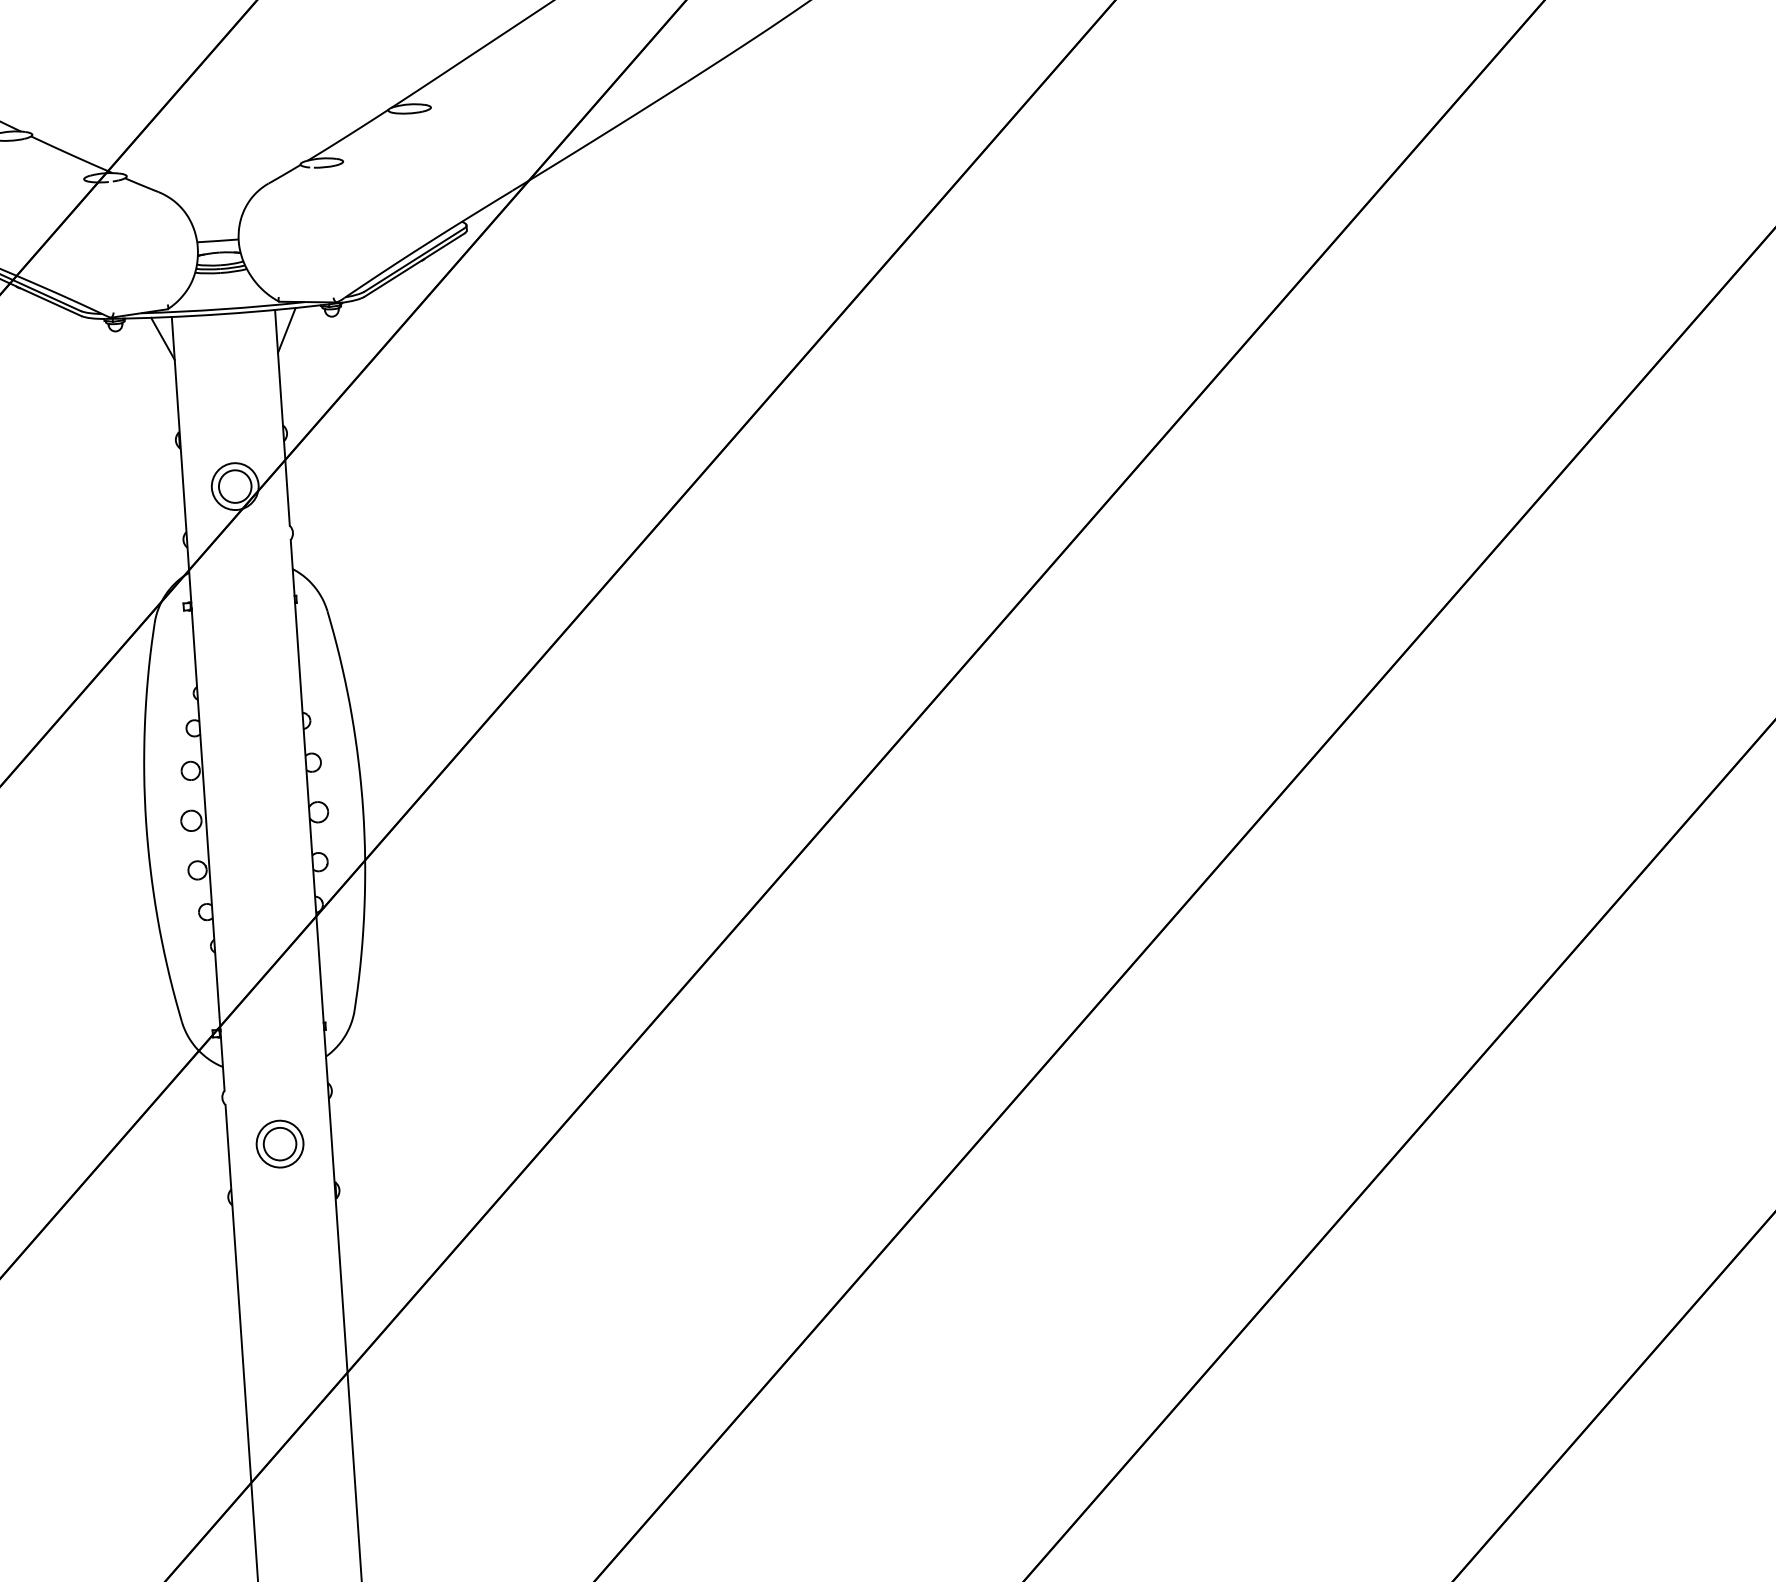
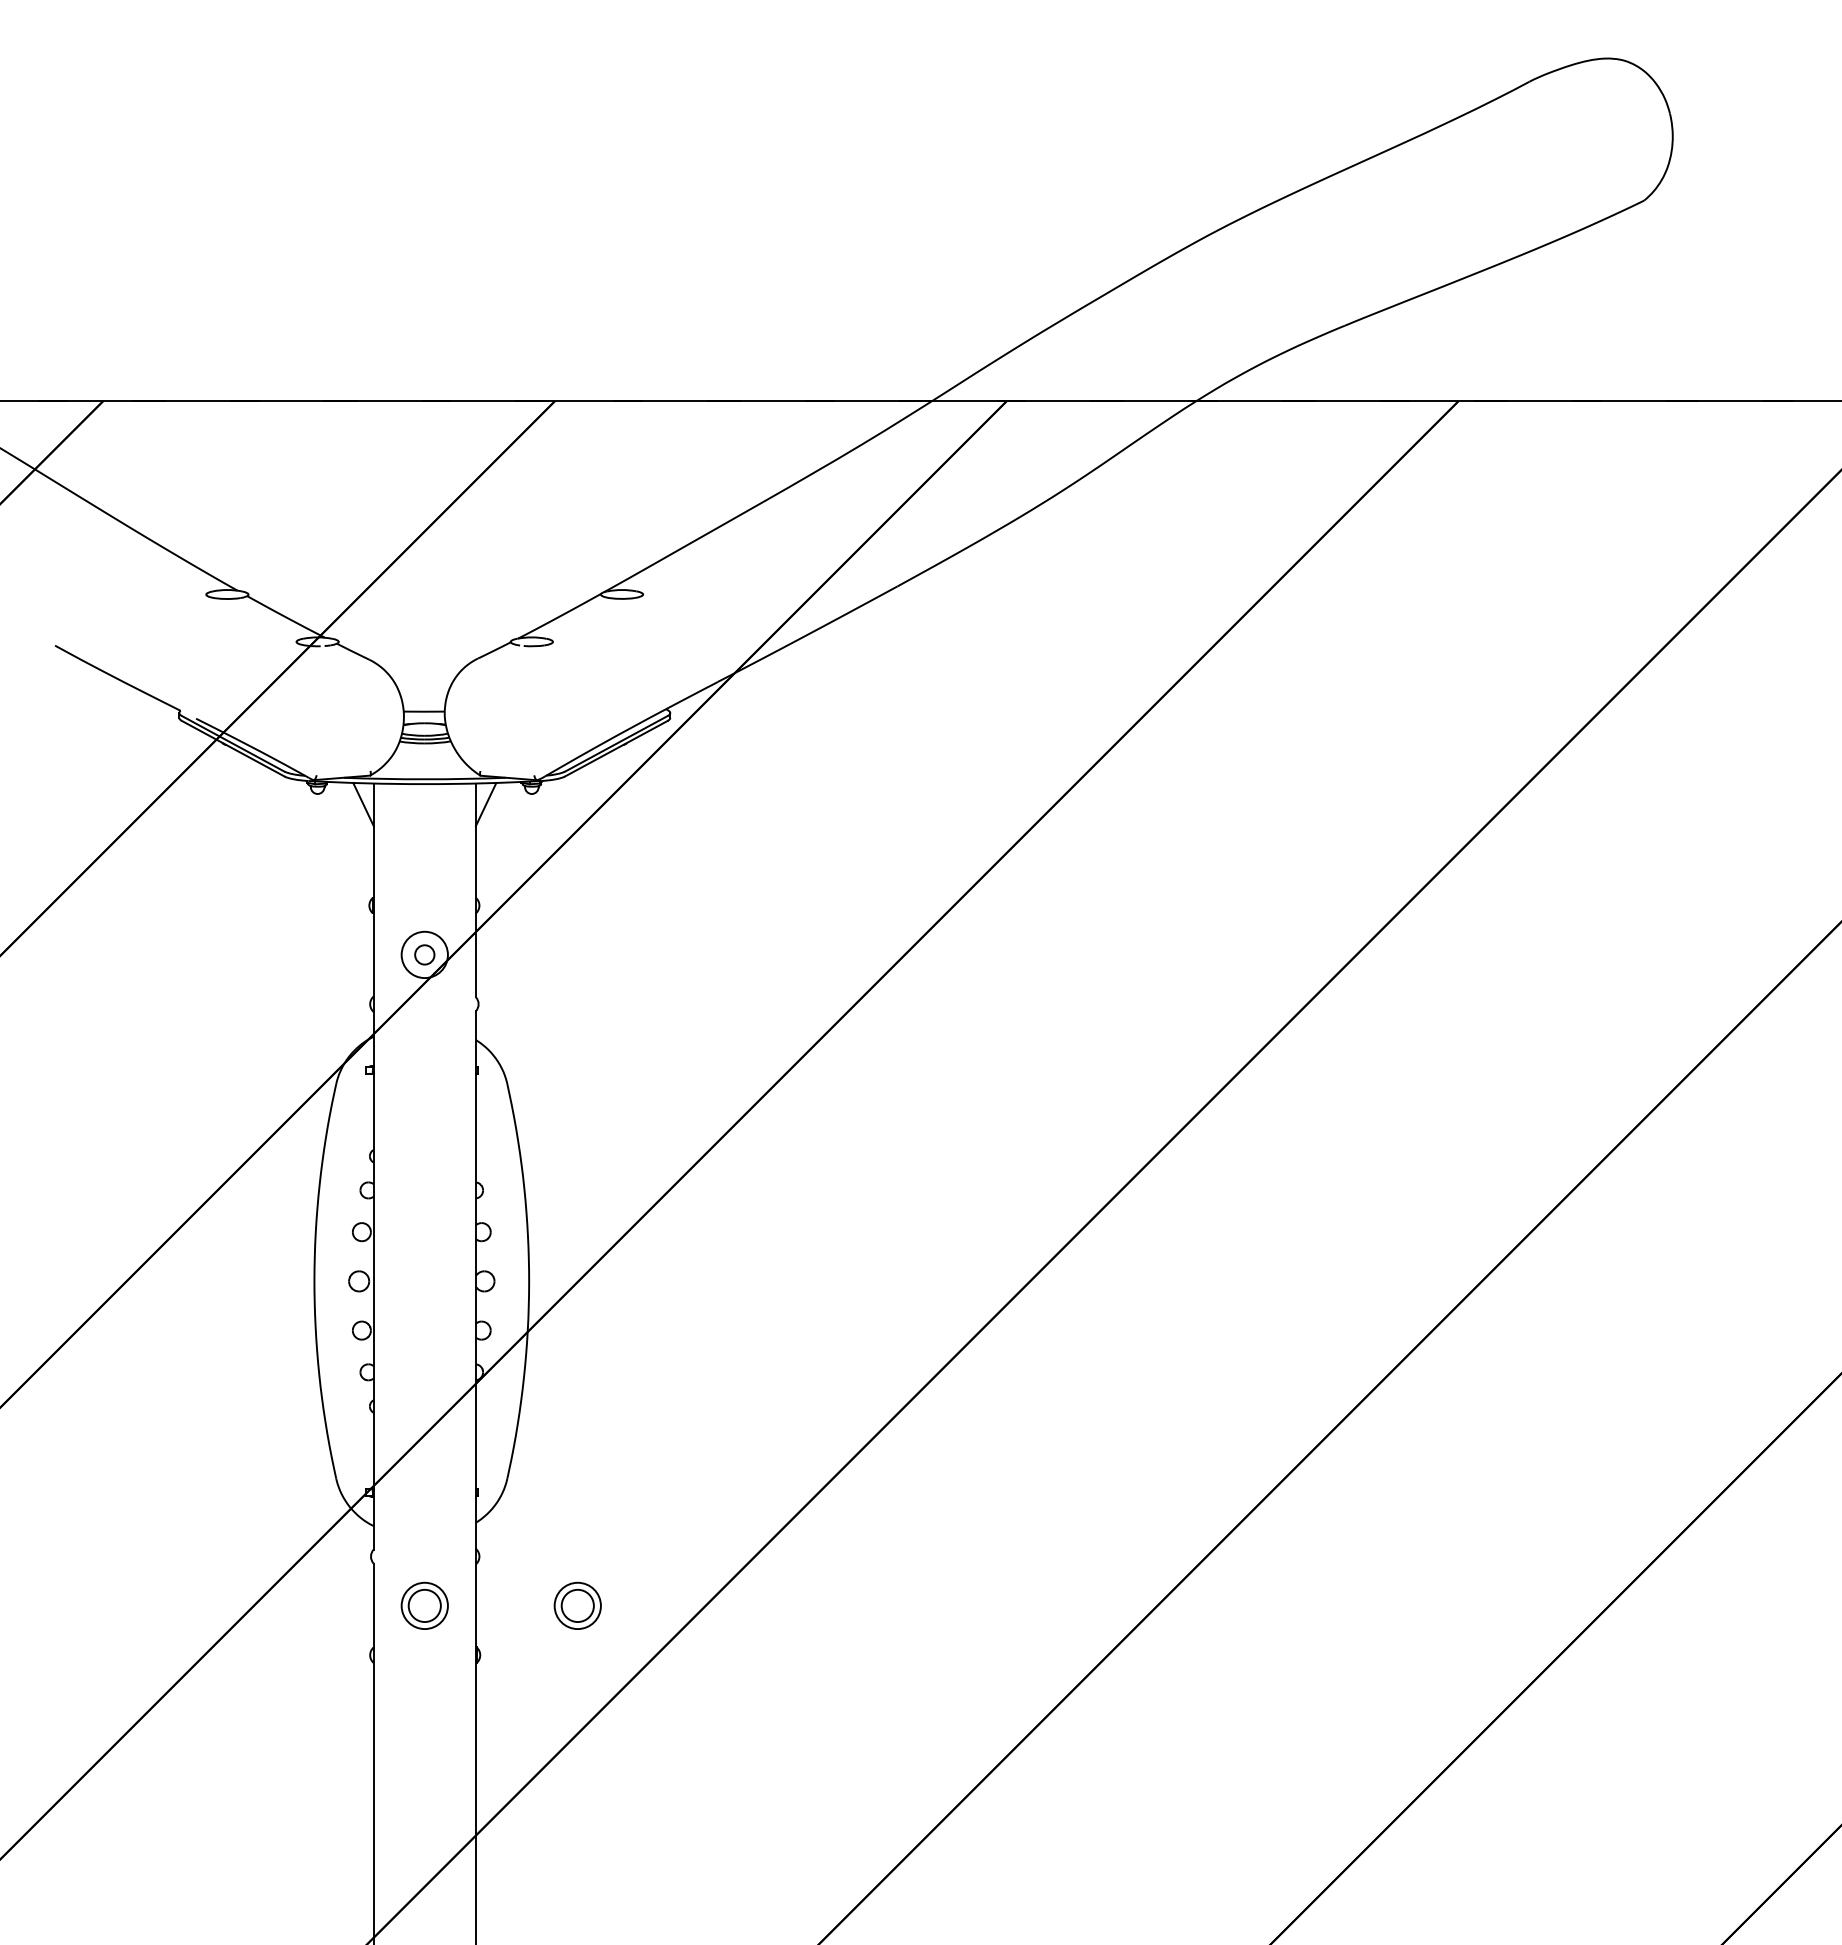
circle: (234, 486) -> (424, 954), size x0.6
part: (434, 1133) -> (577, 1605), added

